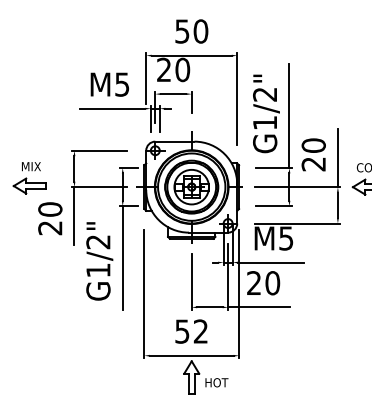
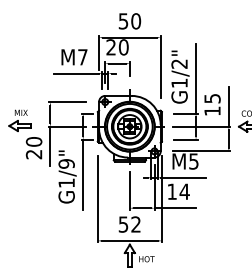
text: (121, 84) -> (82, 57), M5 -> M7
text: (313, 154) -> (212, 104), 20 -> 15
text: (98, 241) -> (66, 163), G1/2" -> G1/9"
text: (263, 282) -> (178, 191), 20 -> 14

